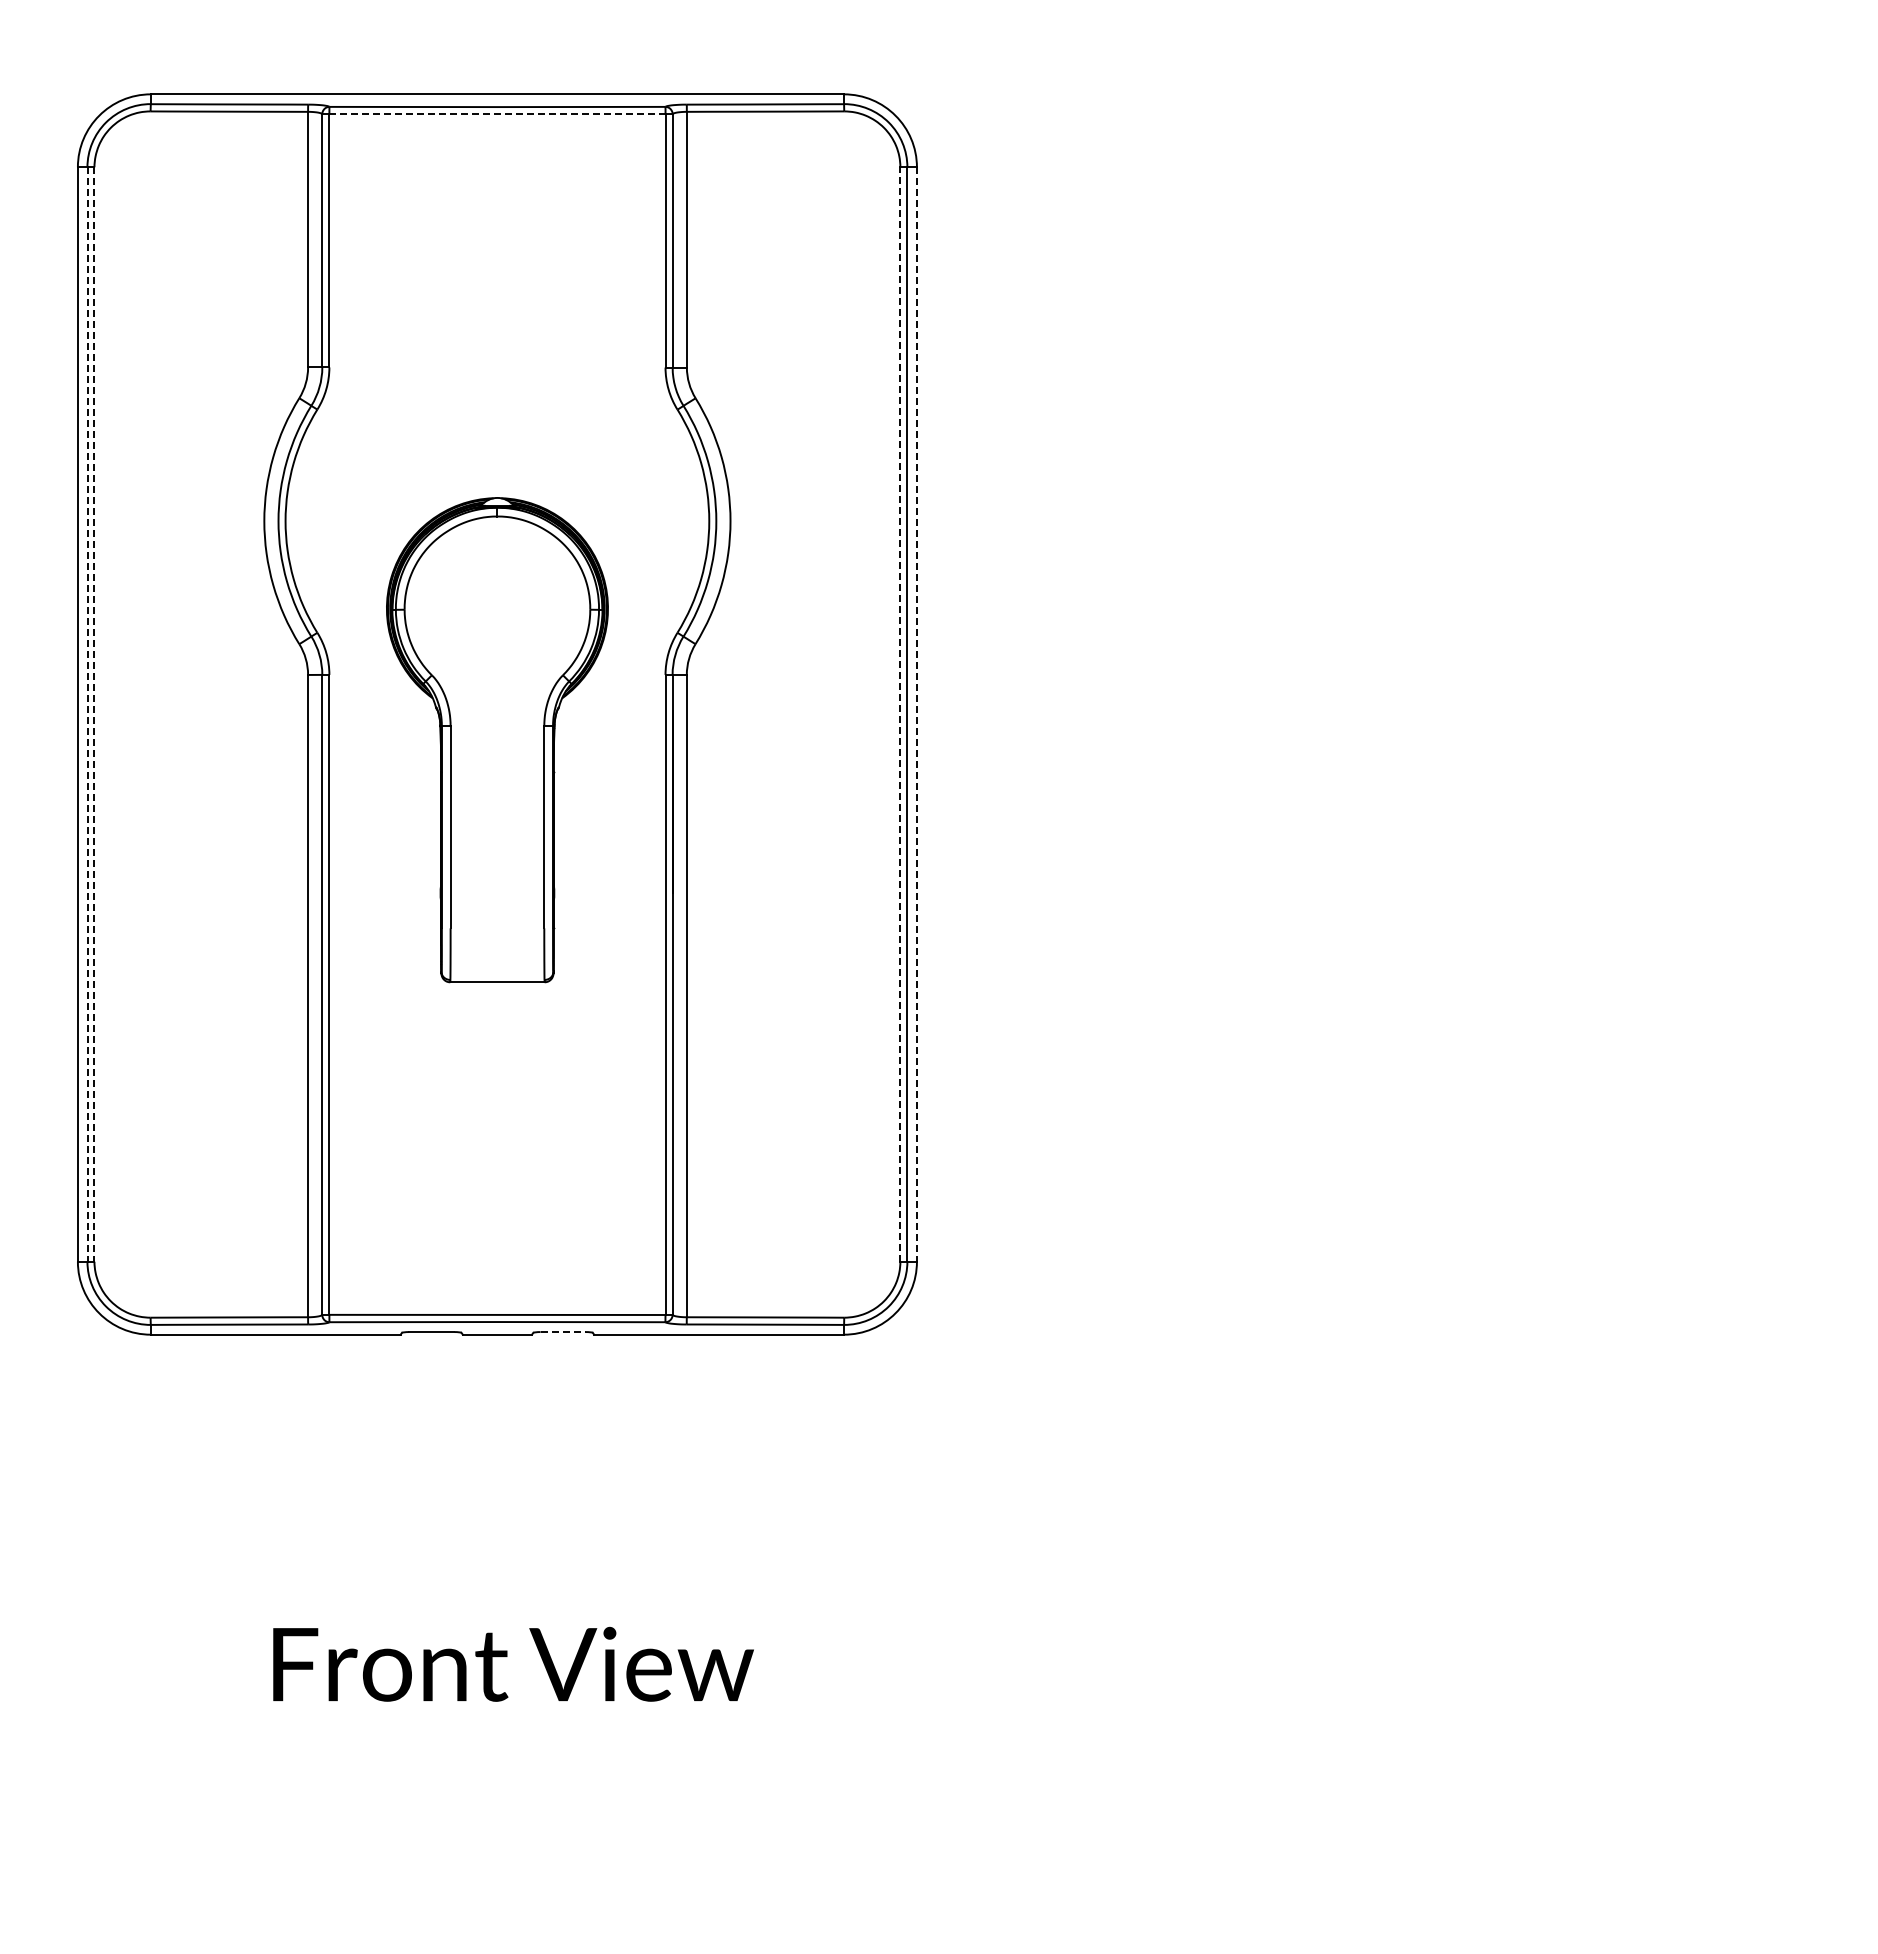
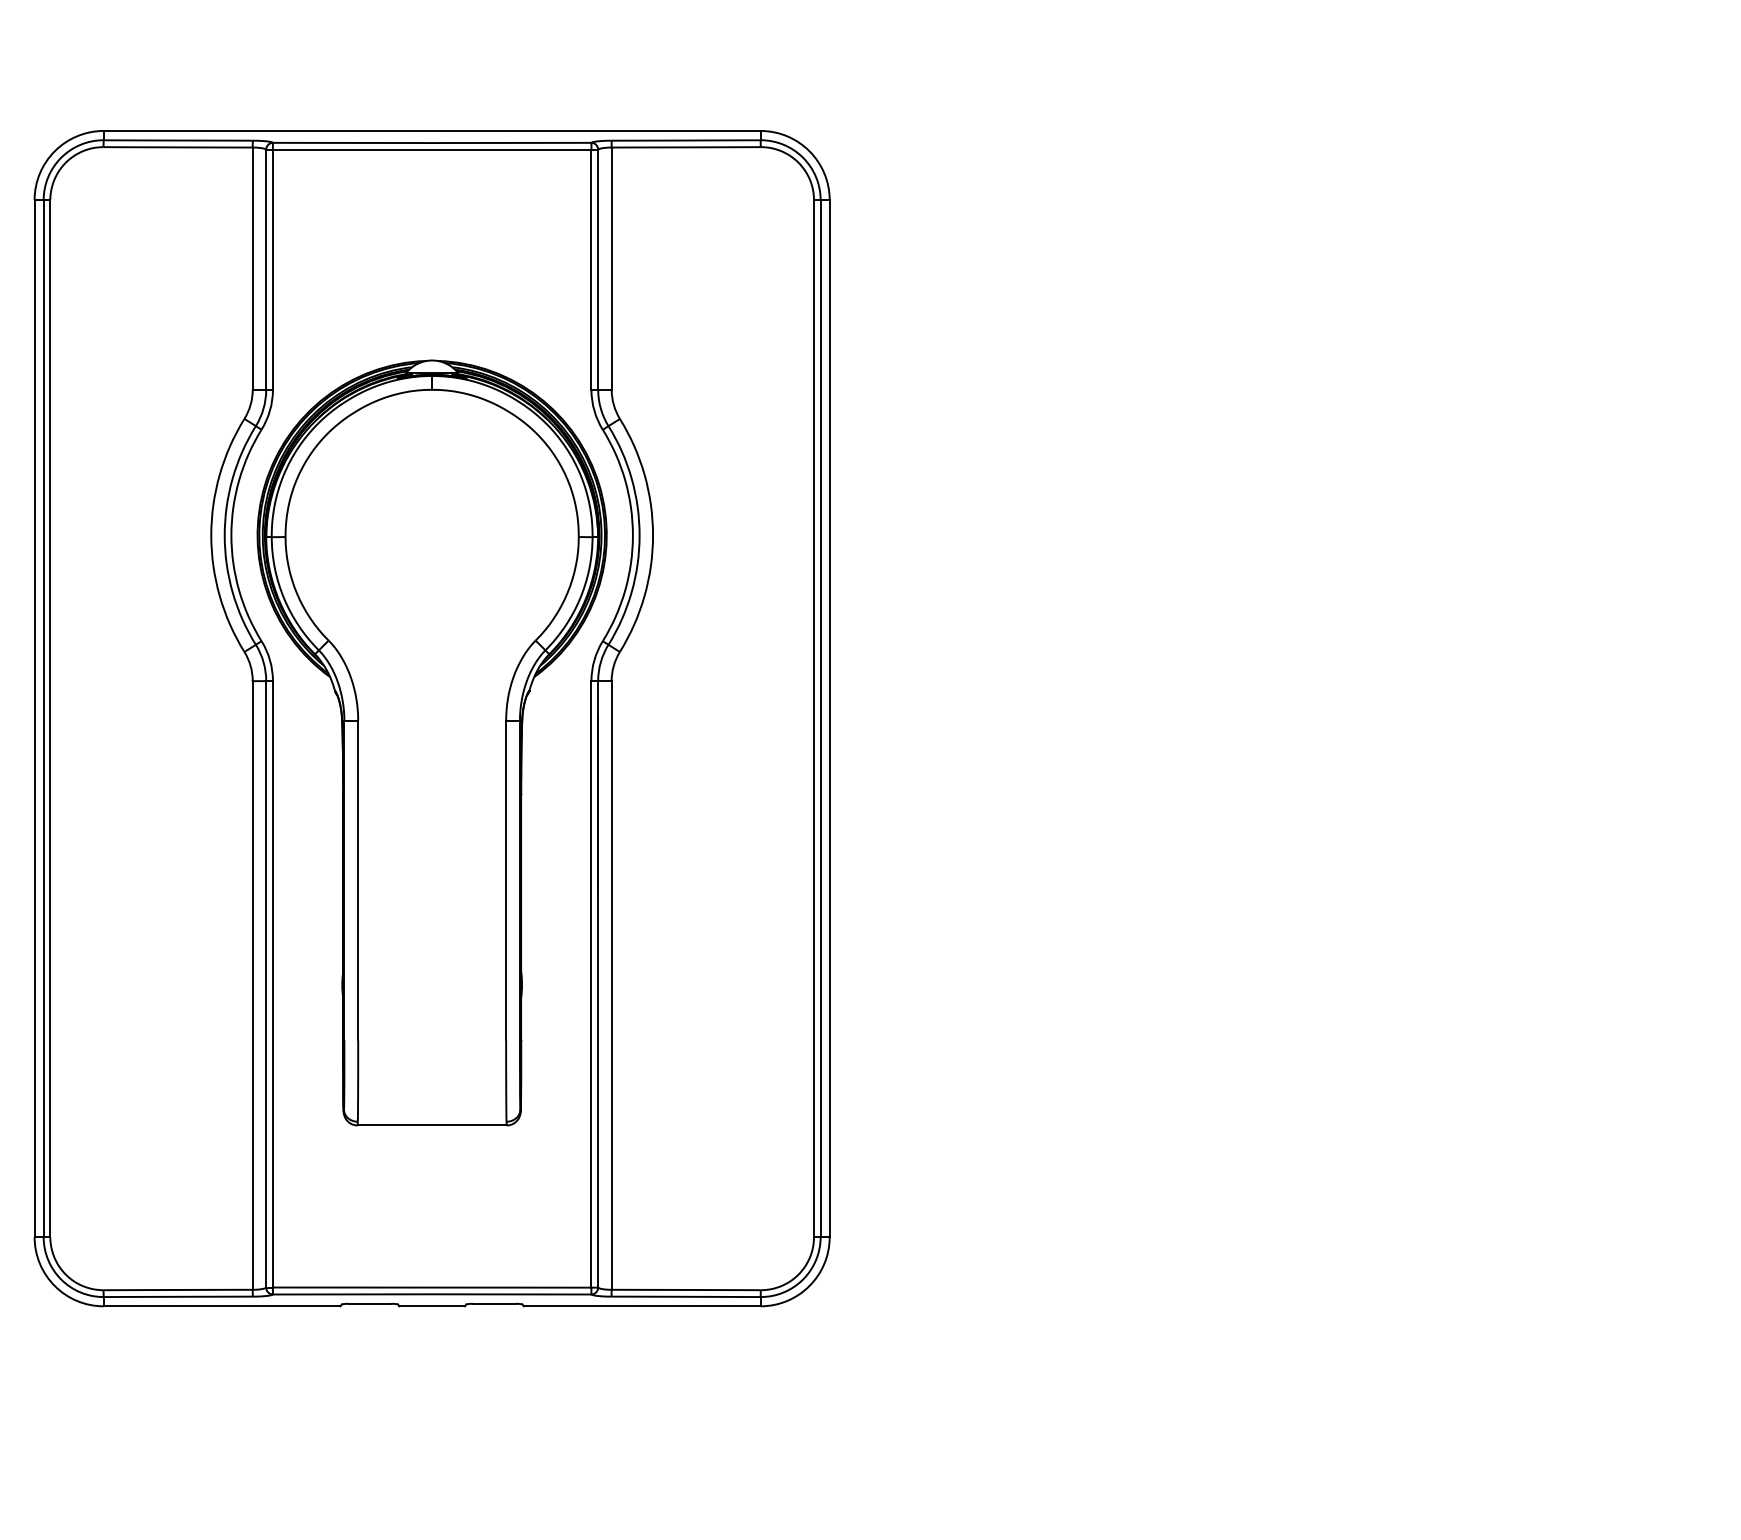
line: (496, 114) -> (431, 150), dashed -> solid
line: (900, 714) -> (814, 718), dashed -> solid
line: (87, 715) -> (43, 719), dashed -> solid
line: (94, 715) -> (50, 719), dashed -> solid
line: (916, 715) -> (829, 719), dashed -> solid
part: (497, 739) -> (432, 742), size x1.67
line: (563, 1332) -> (494, 1304), dashed -> solid

